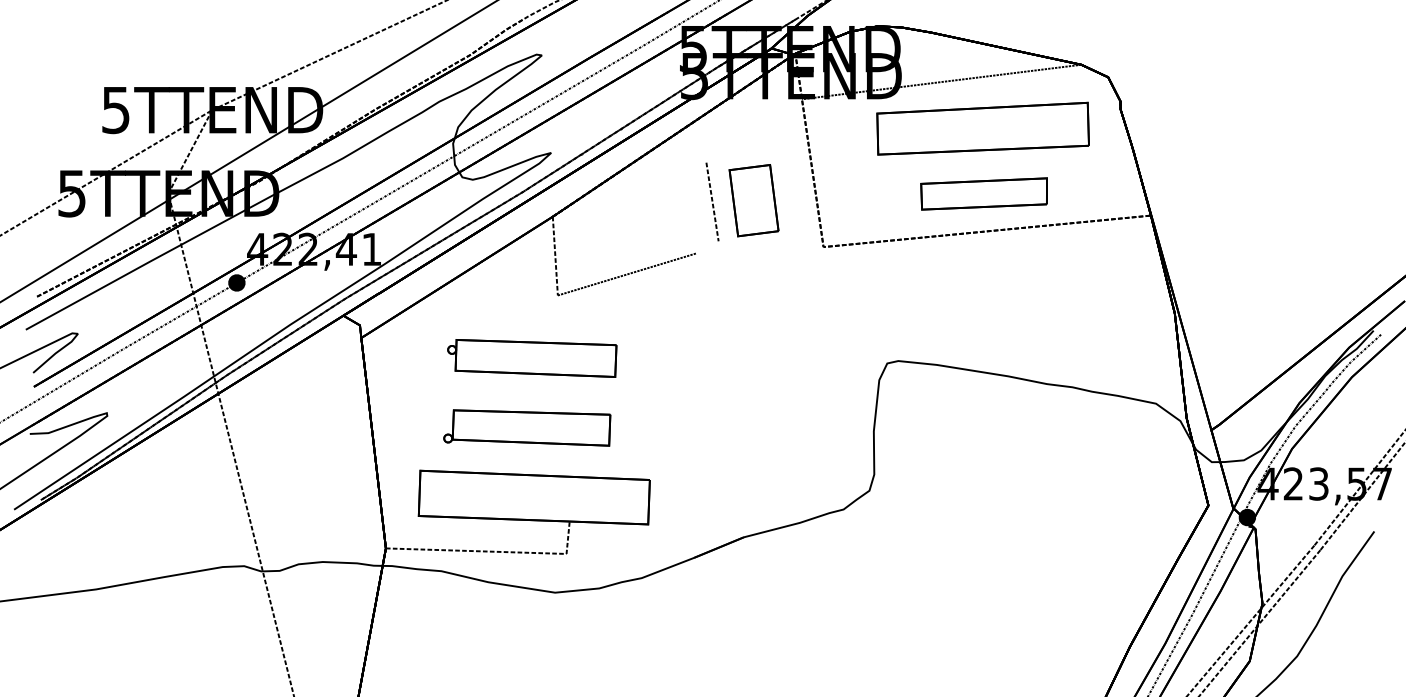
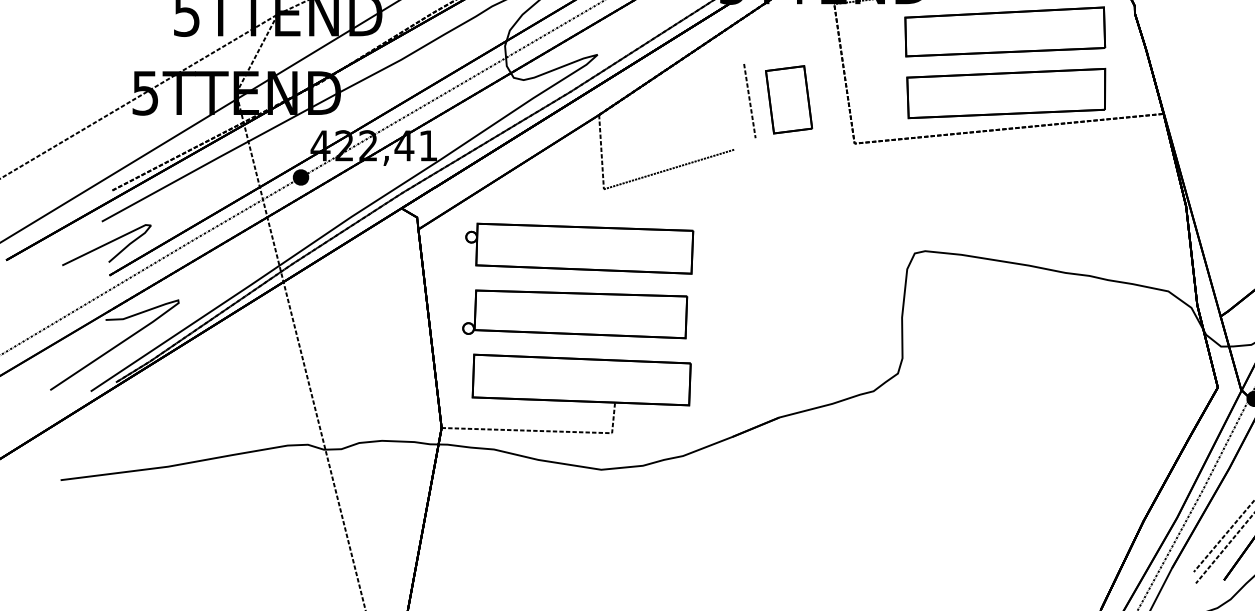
part: (983, 193) -> (1005, 93), size x1.67
part: (532, 358) -> (579, 248), size x1.43
part: (526, 427) -> (574, 313), size x1.43

